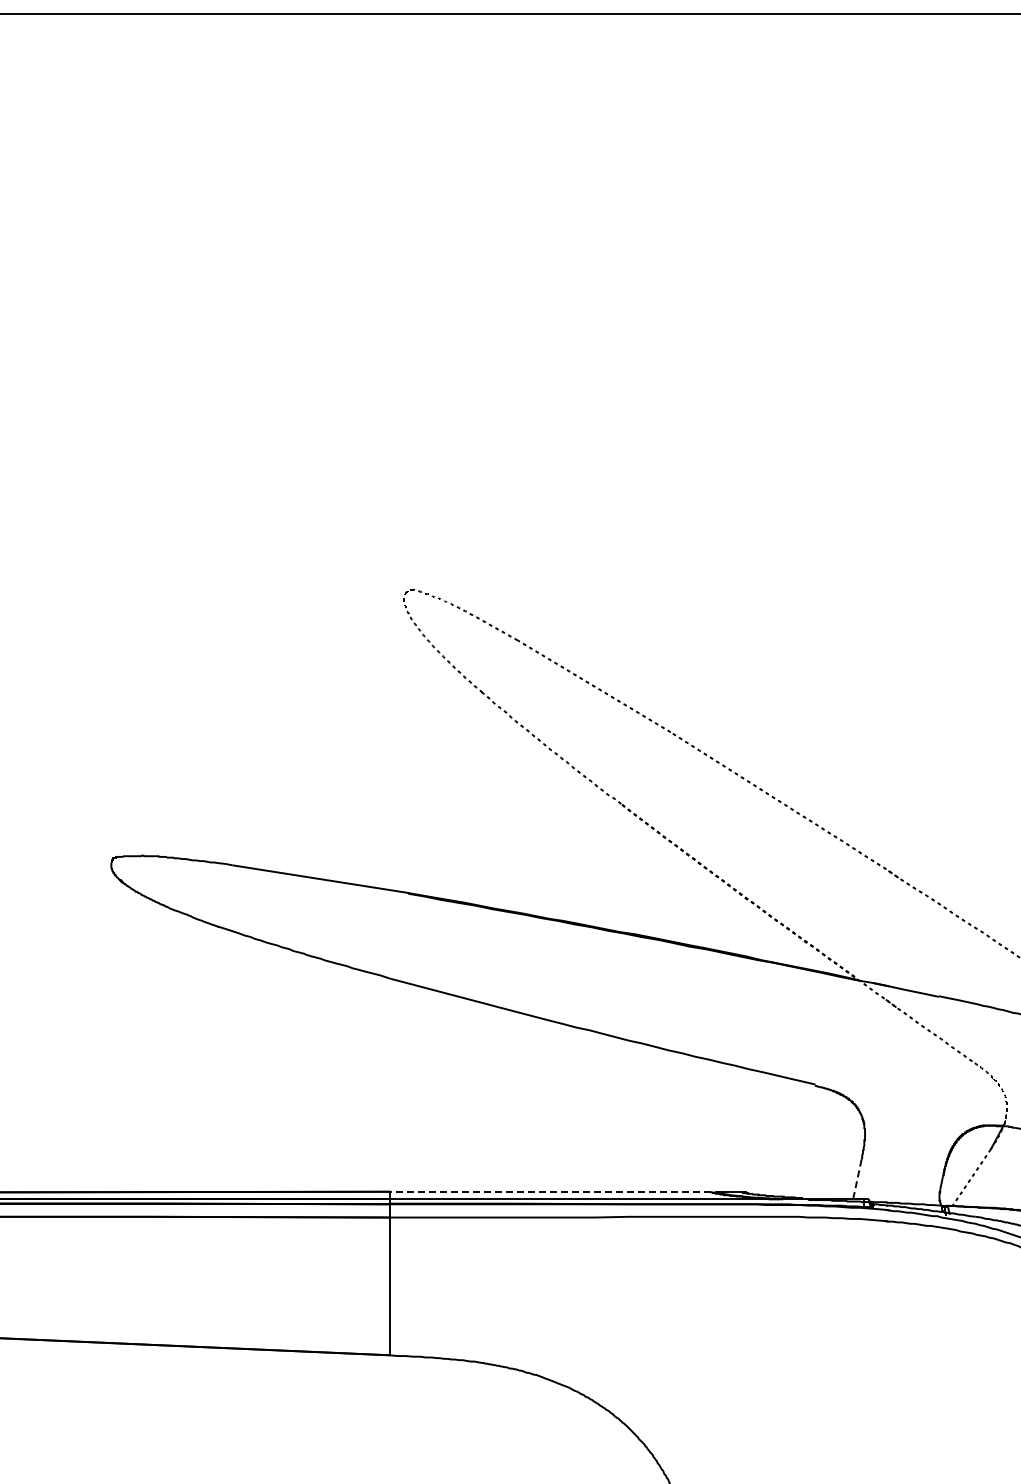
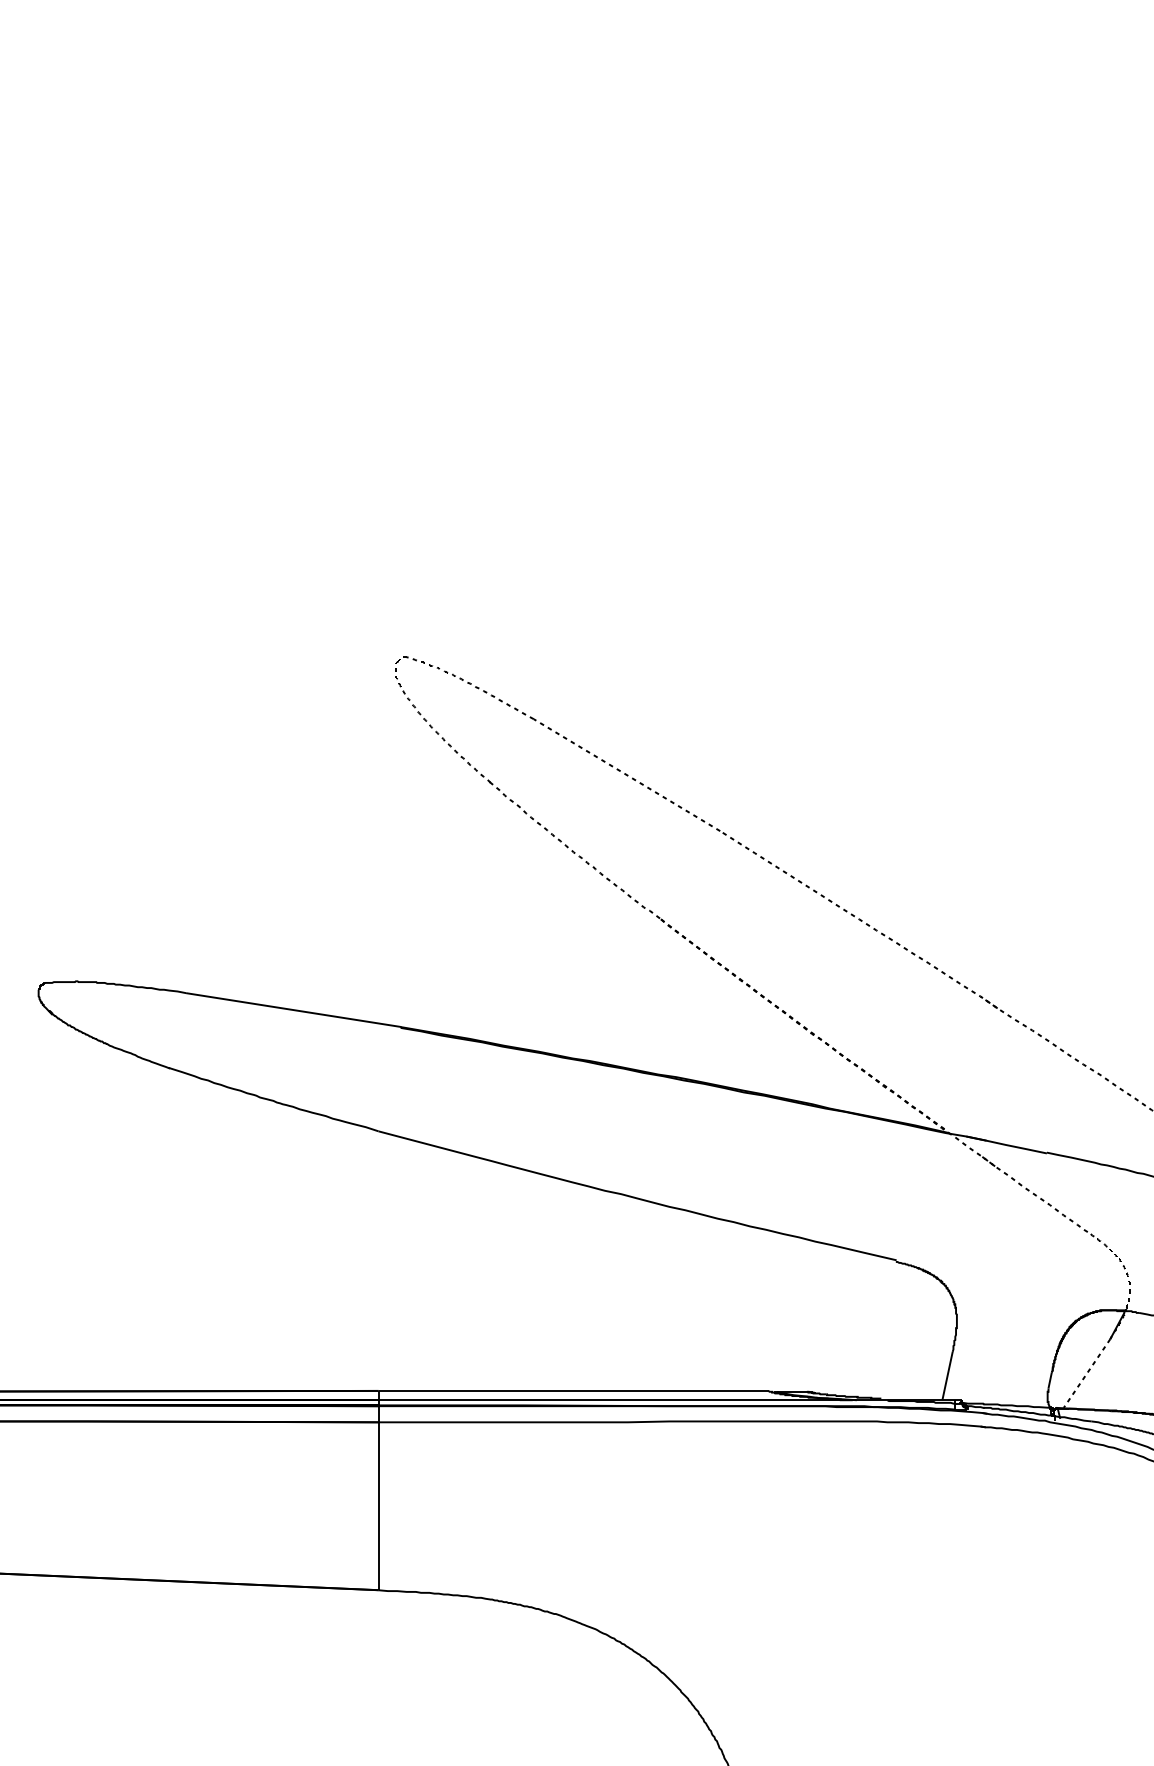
line: (857, 1180) -> (947, 1377), dashed -> solid
line: (549, 1191) -> (572, 1390), dashed -> solid

